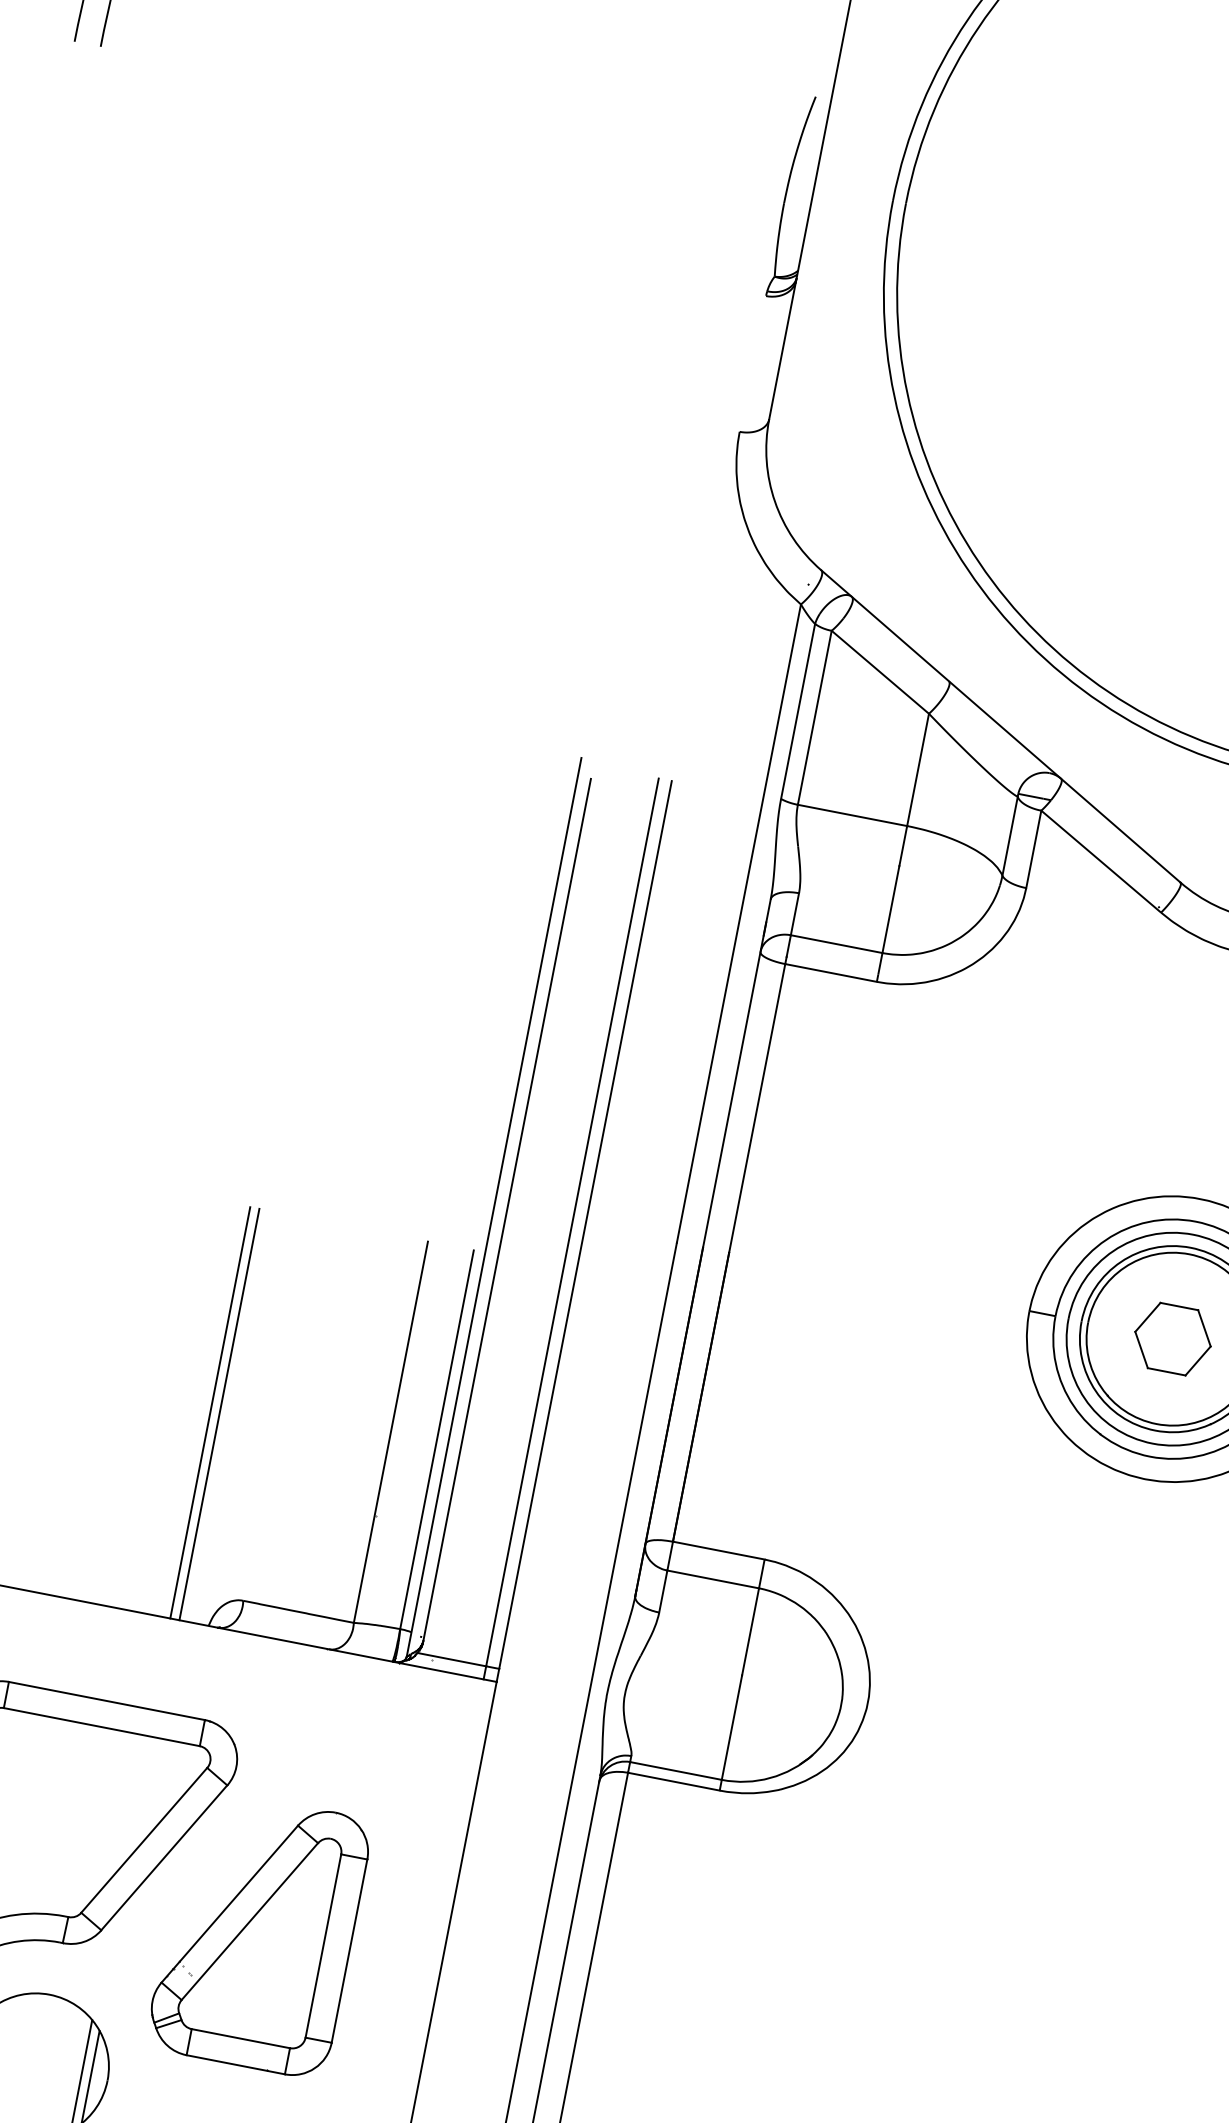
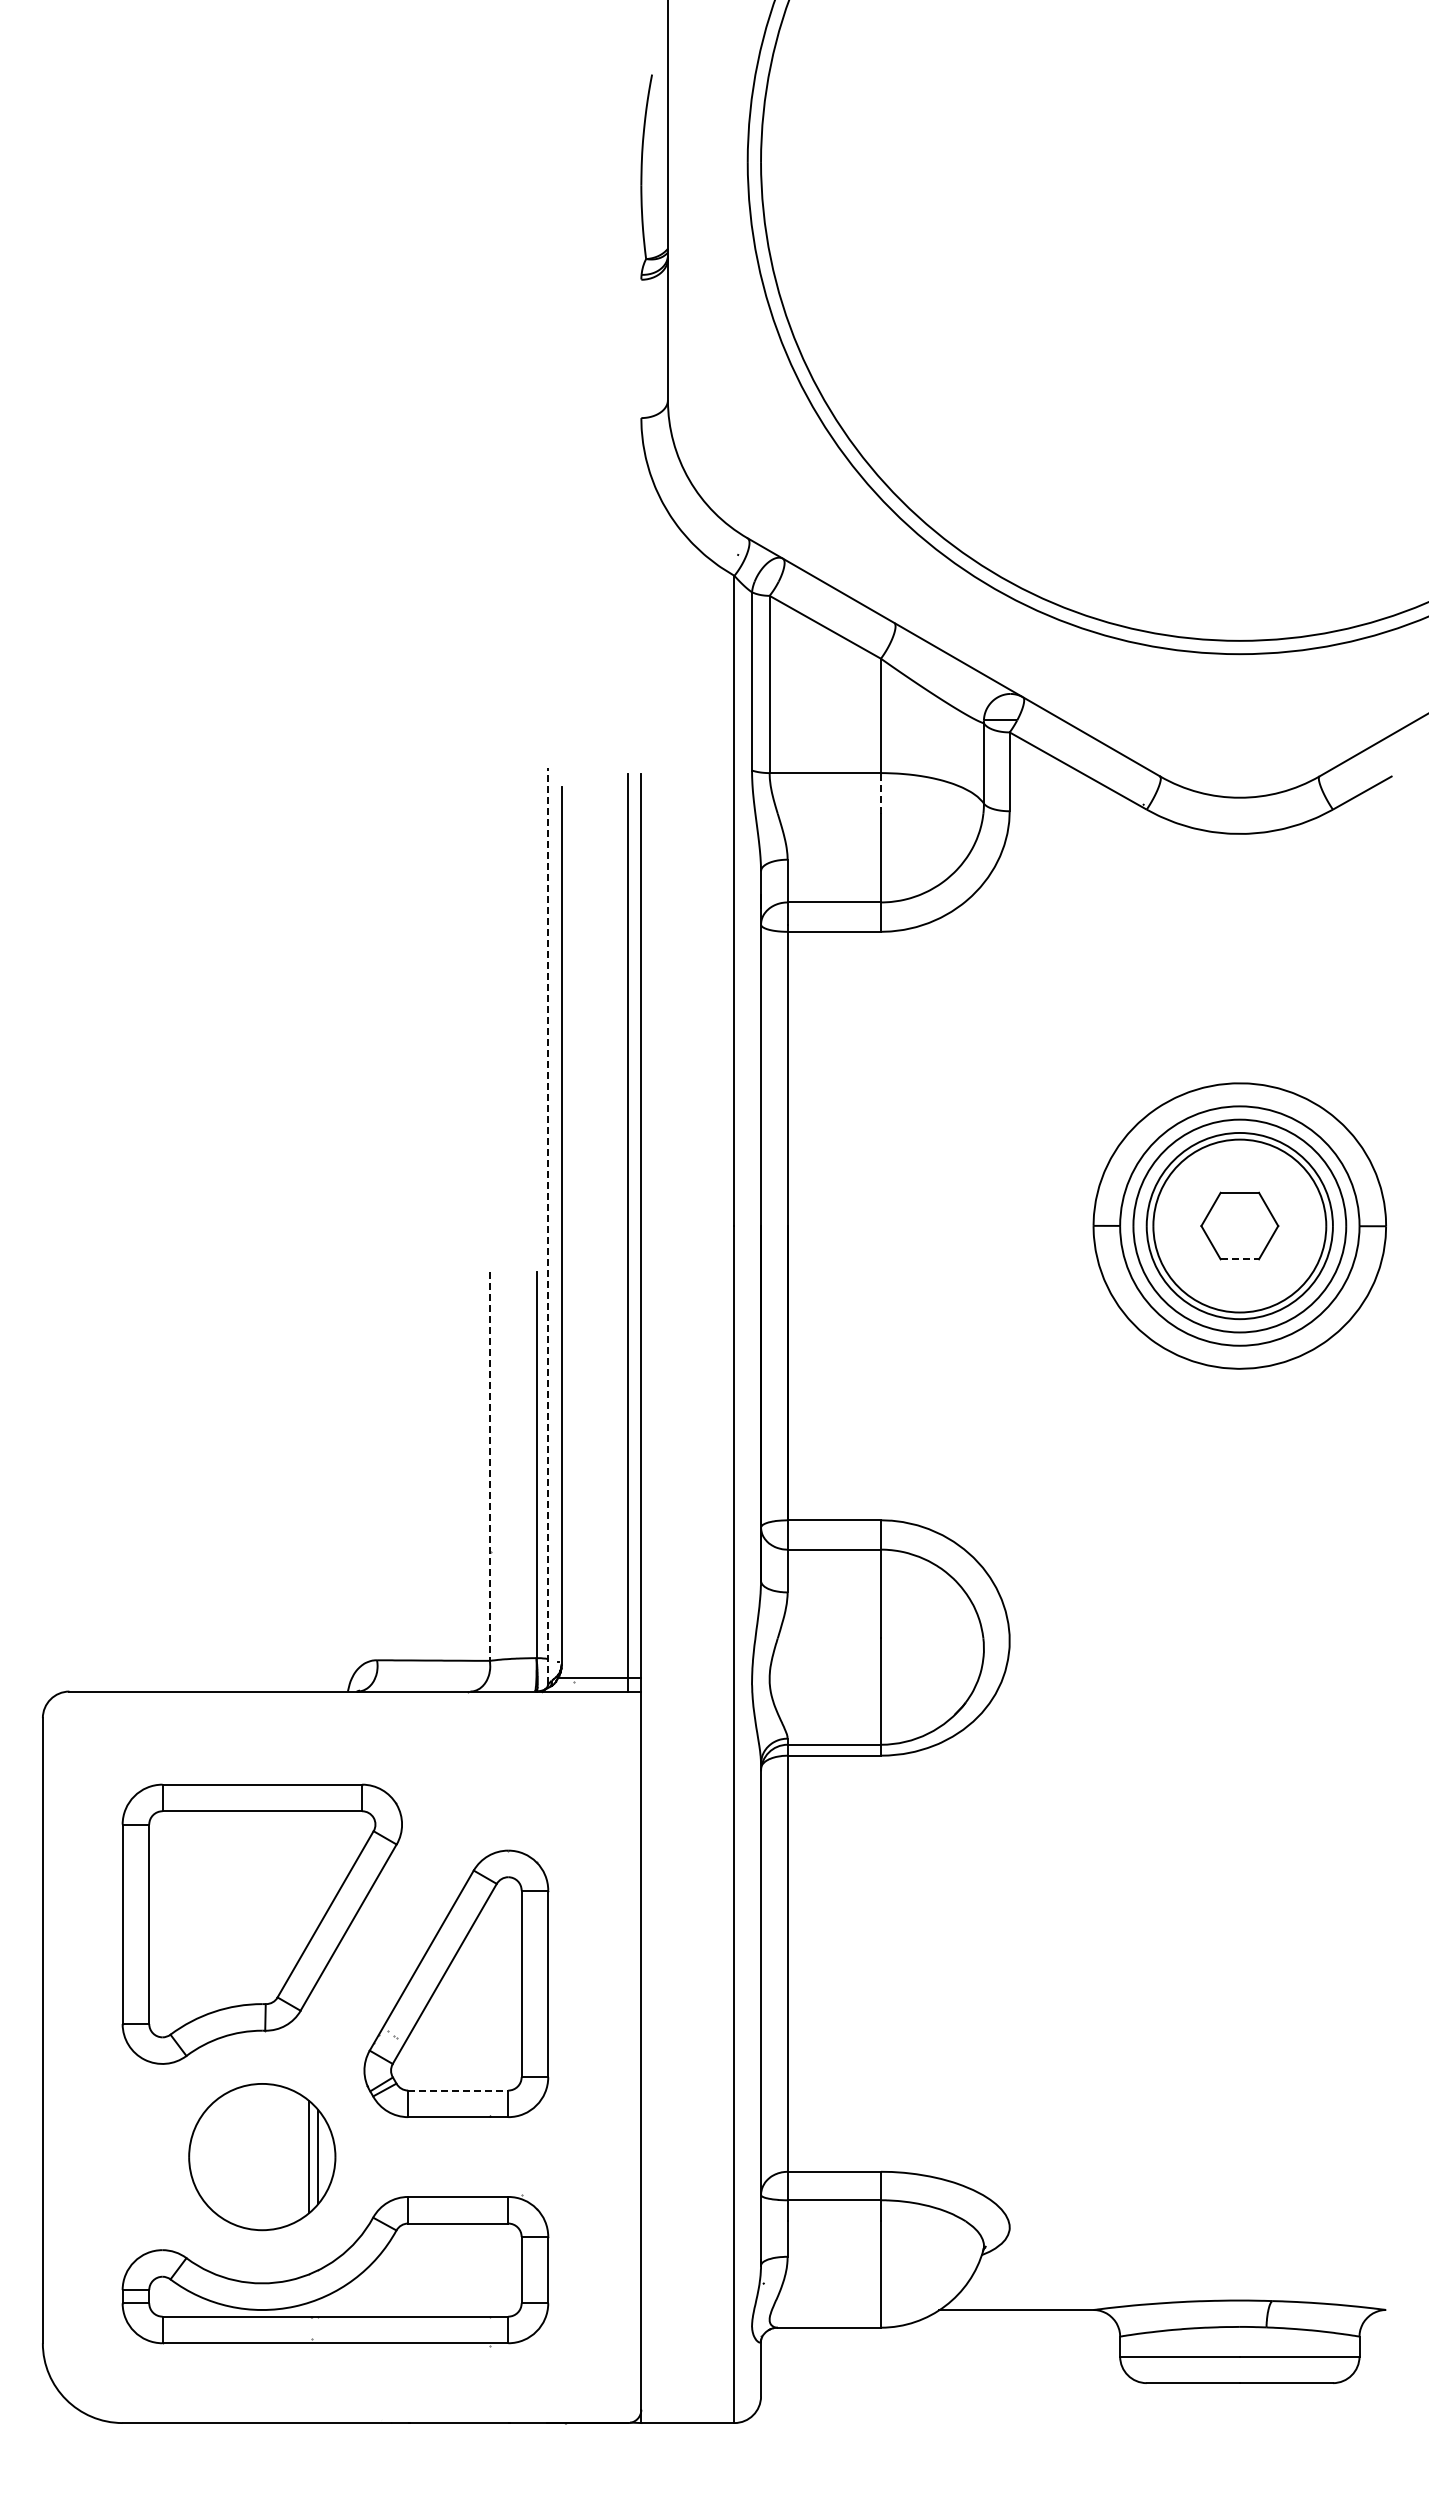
line: (903, 845) -> (880, 792), solid -> dashed
line: (494, 1207) -> (548, 1226), solid -> dashed
line: (1167, 1372) -> (1240, 1259), solid -> dashed
line: (210, 1412) -> (308, 1481), removed
line: (219, 1414) -> (318, 1481), removed
line: (390, 1433) -> (489, 1467), solid -> dashed
line: (241, 2038) -> (458, 2090), solid -> dashed

